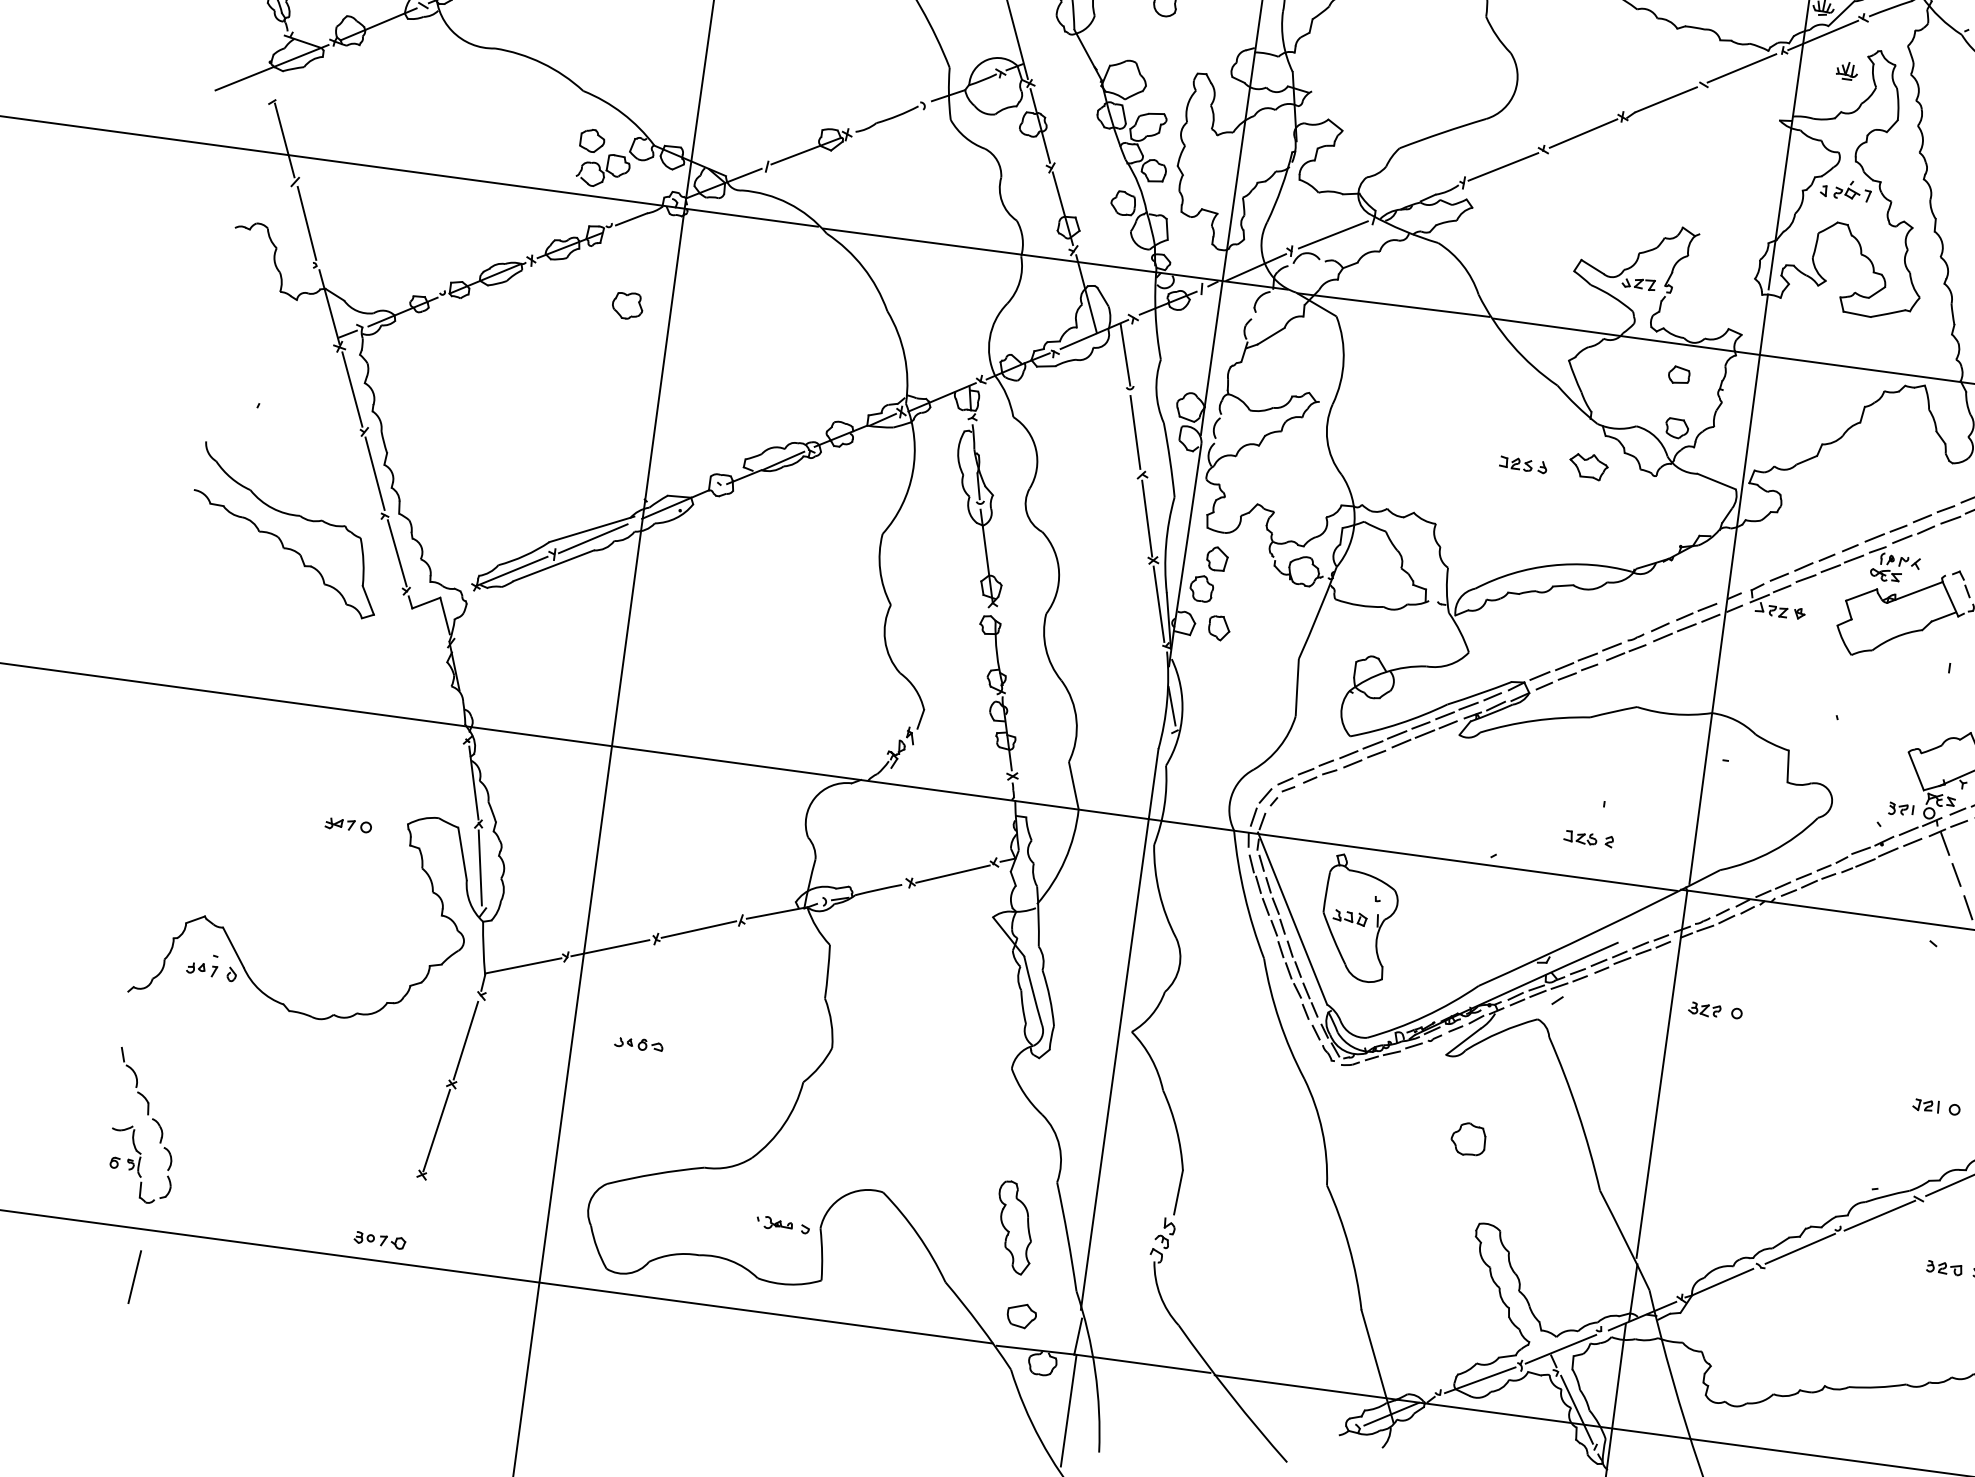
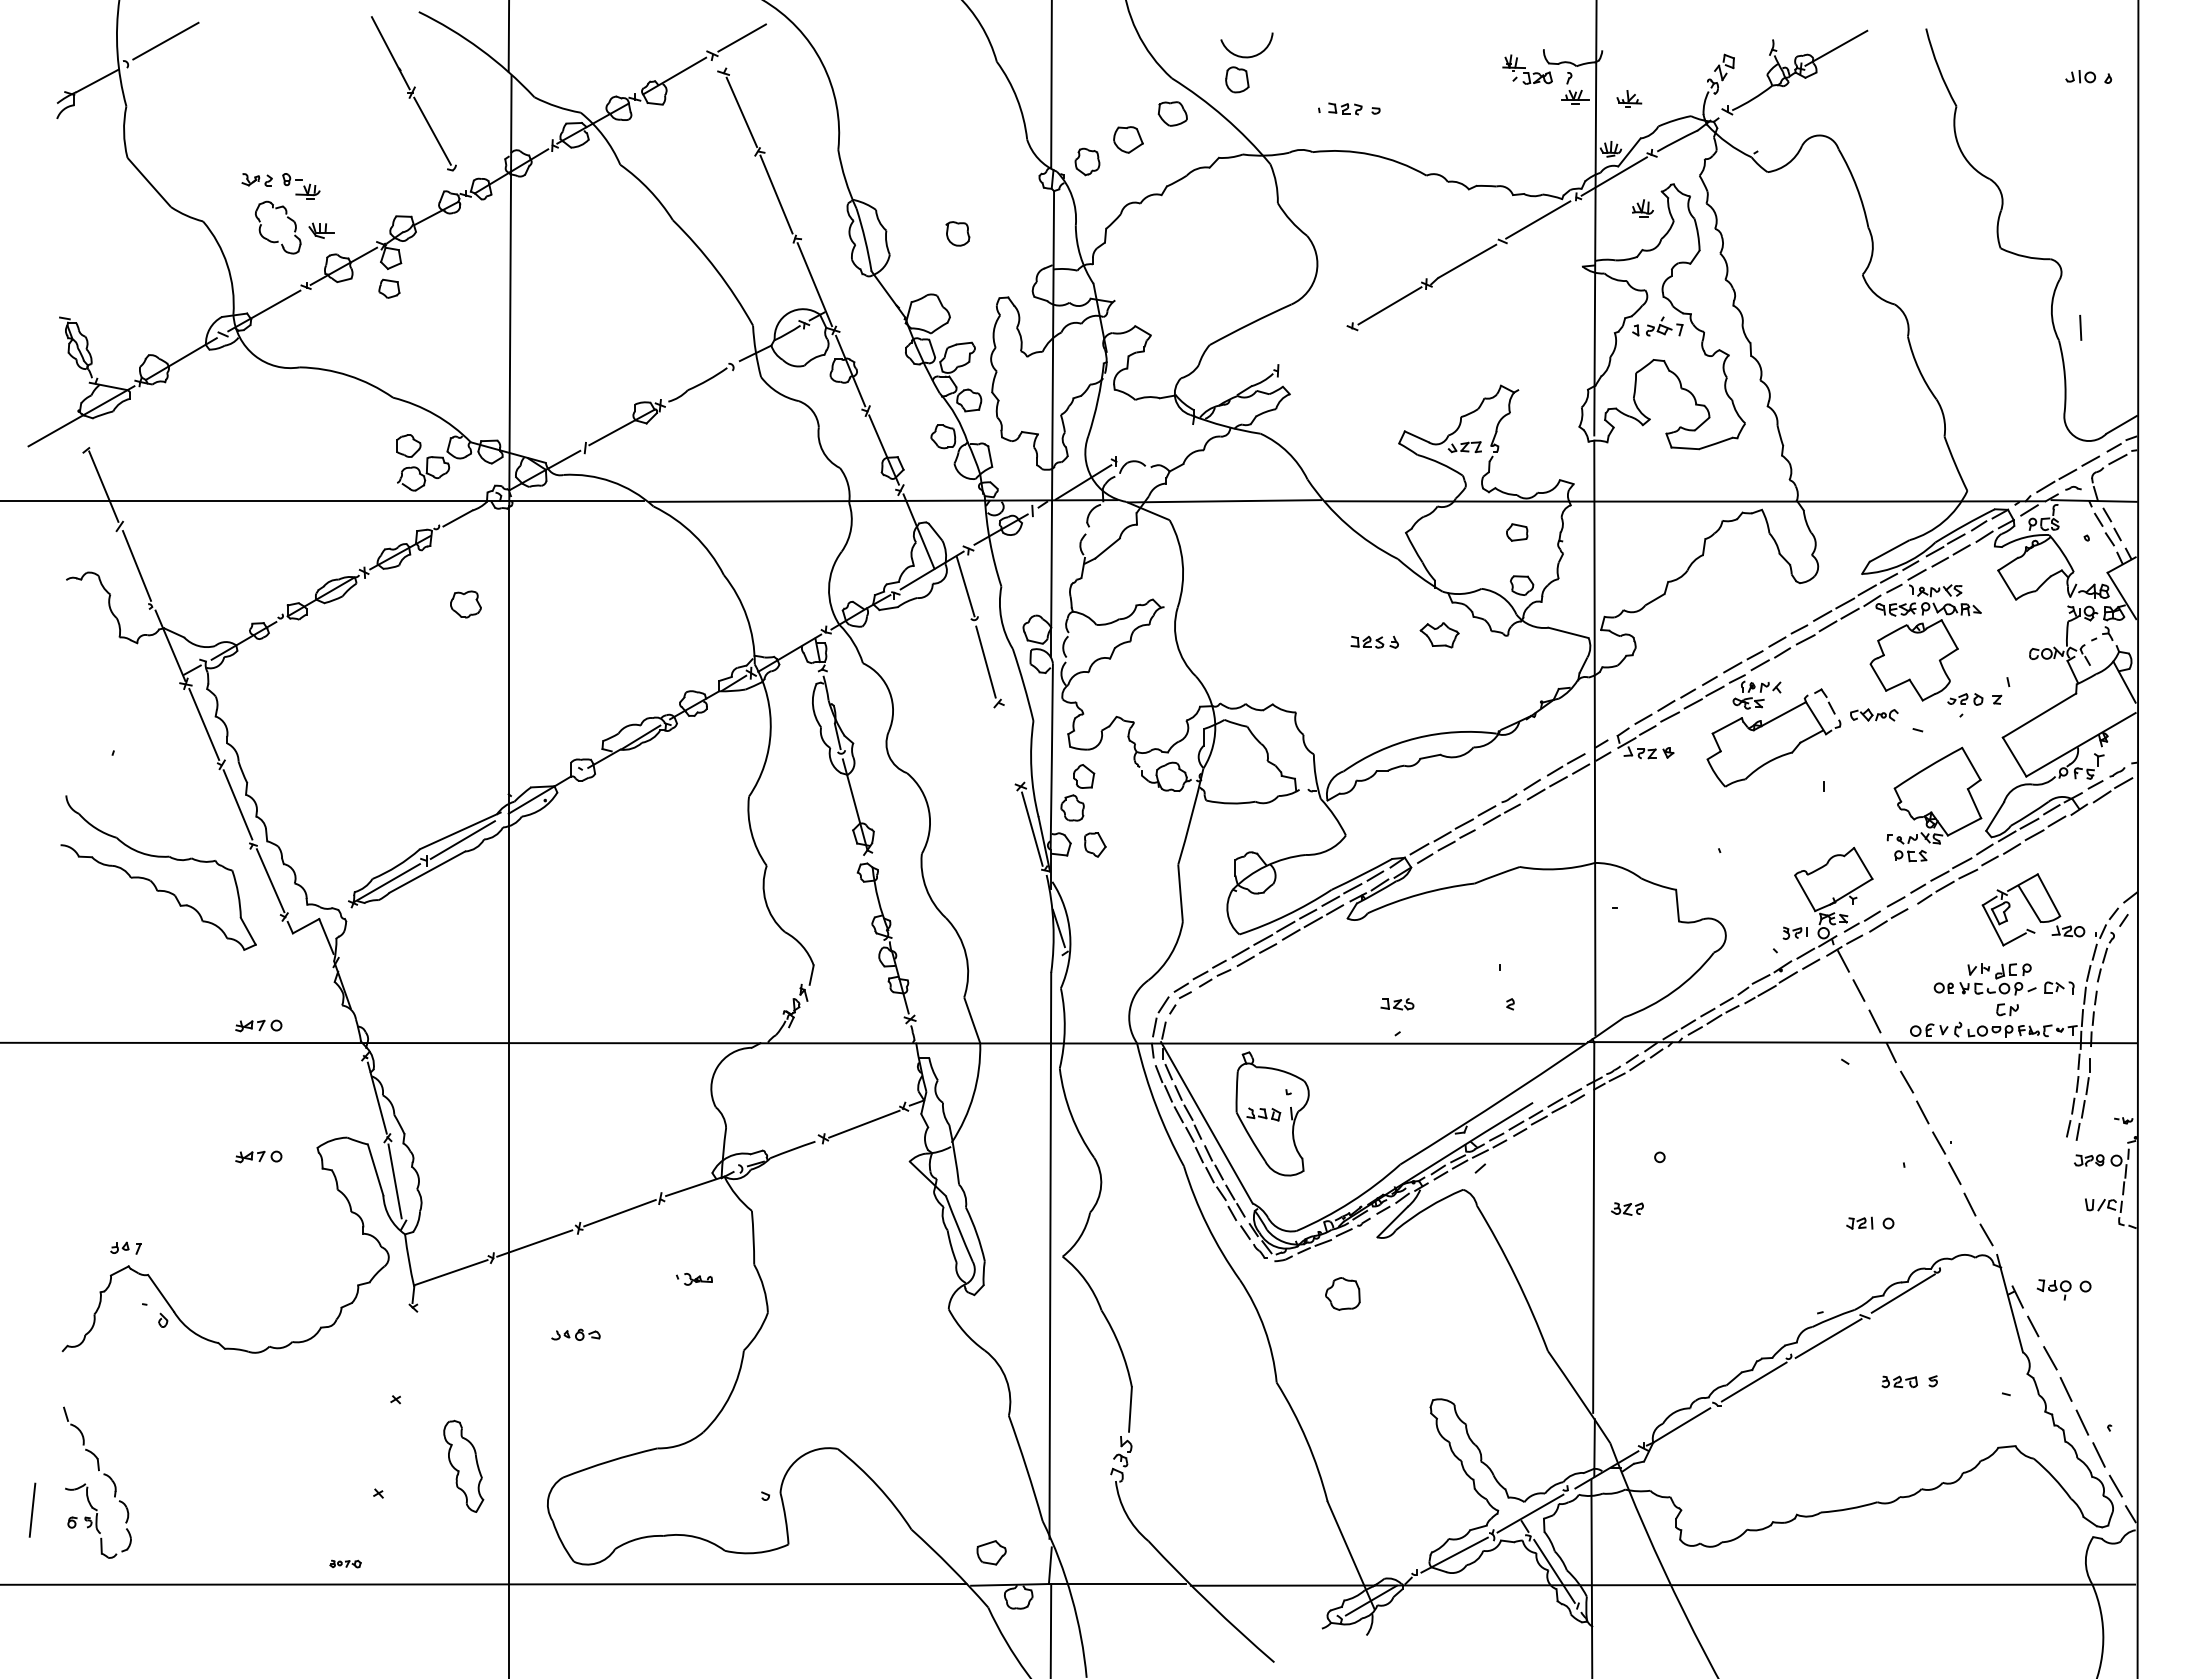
line: (1502, 166) -> (1314, 349), removed
line: (1333, 234) -> (1155, 439), removed
line: (1147, 518) -> (1009, 745), removed
part: (365, 695) -> (258, 1025), added
part: (1580, 838) -> (1397, 1004), moved
part: (201, 968) -> (125, 1247), moved
part: (1704, 1009) -> (1627, 1208), moved
line: (465, 1040) -> (403, 1354), removed
line: (436, 1130) -> (386, 1447), removed
part: (1468, 1138) -> (1342, 1293), moved
part: (774, 1223) -> (694, 1279), moved
part: (1014, 1226) -> (463, 1465), moved
part: (379, 1239) -> (345, 1563), size x0.6
line: (134, 1276) -> (32, 1509), moved

